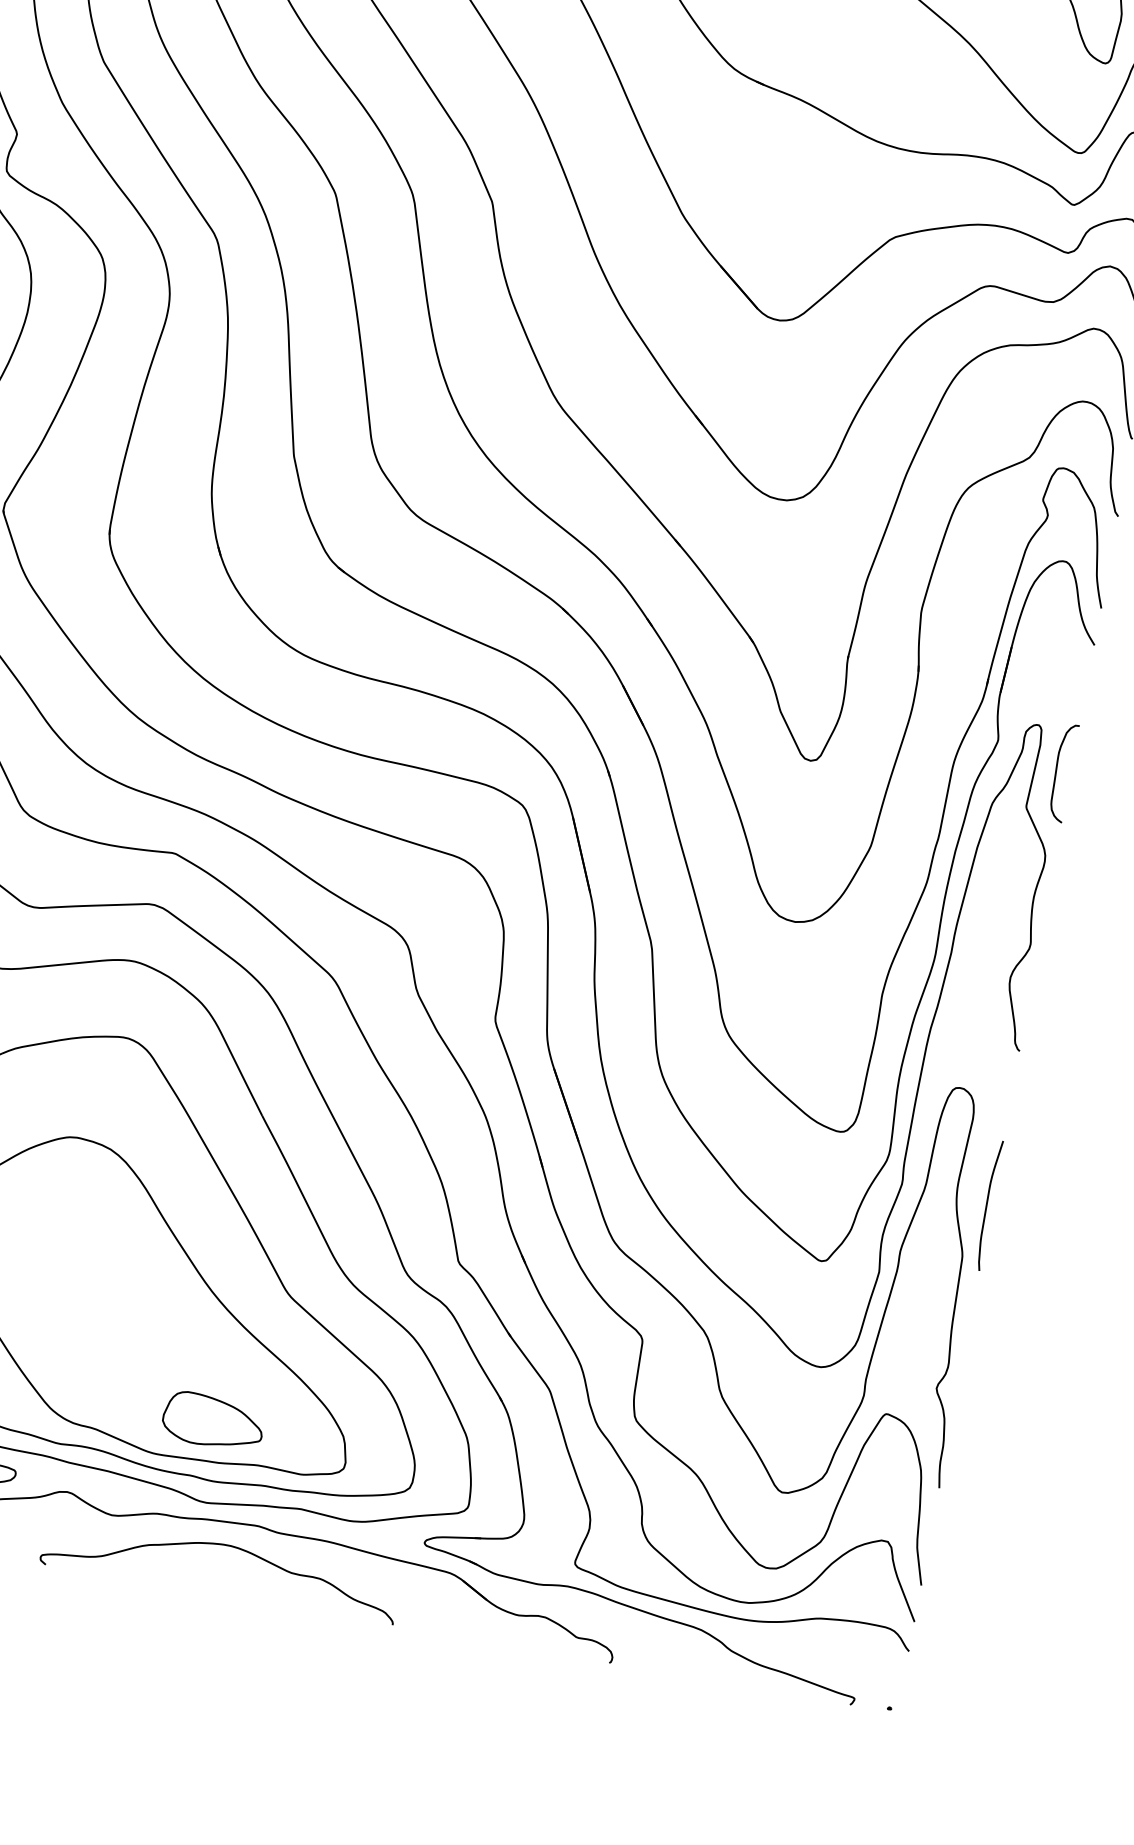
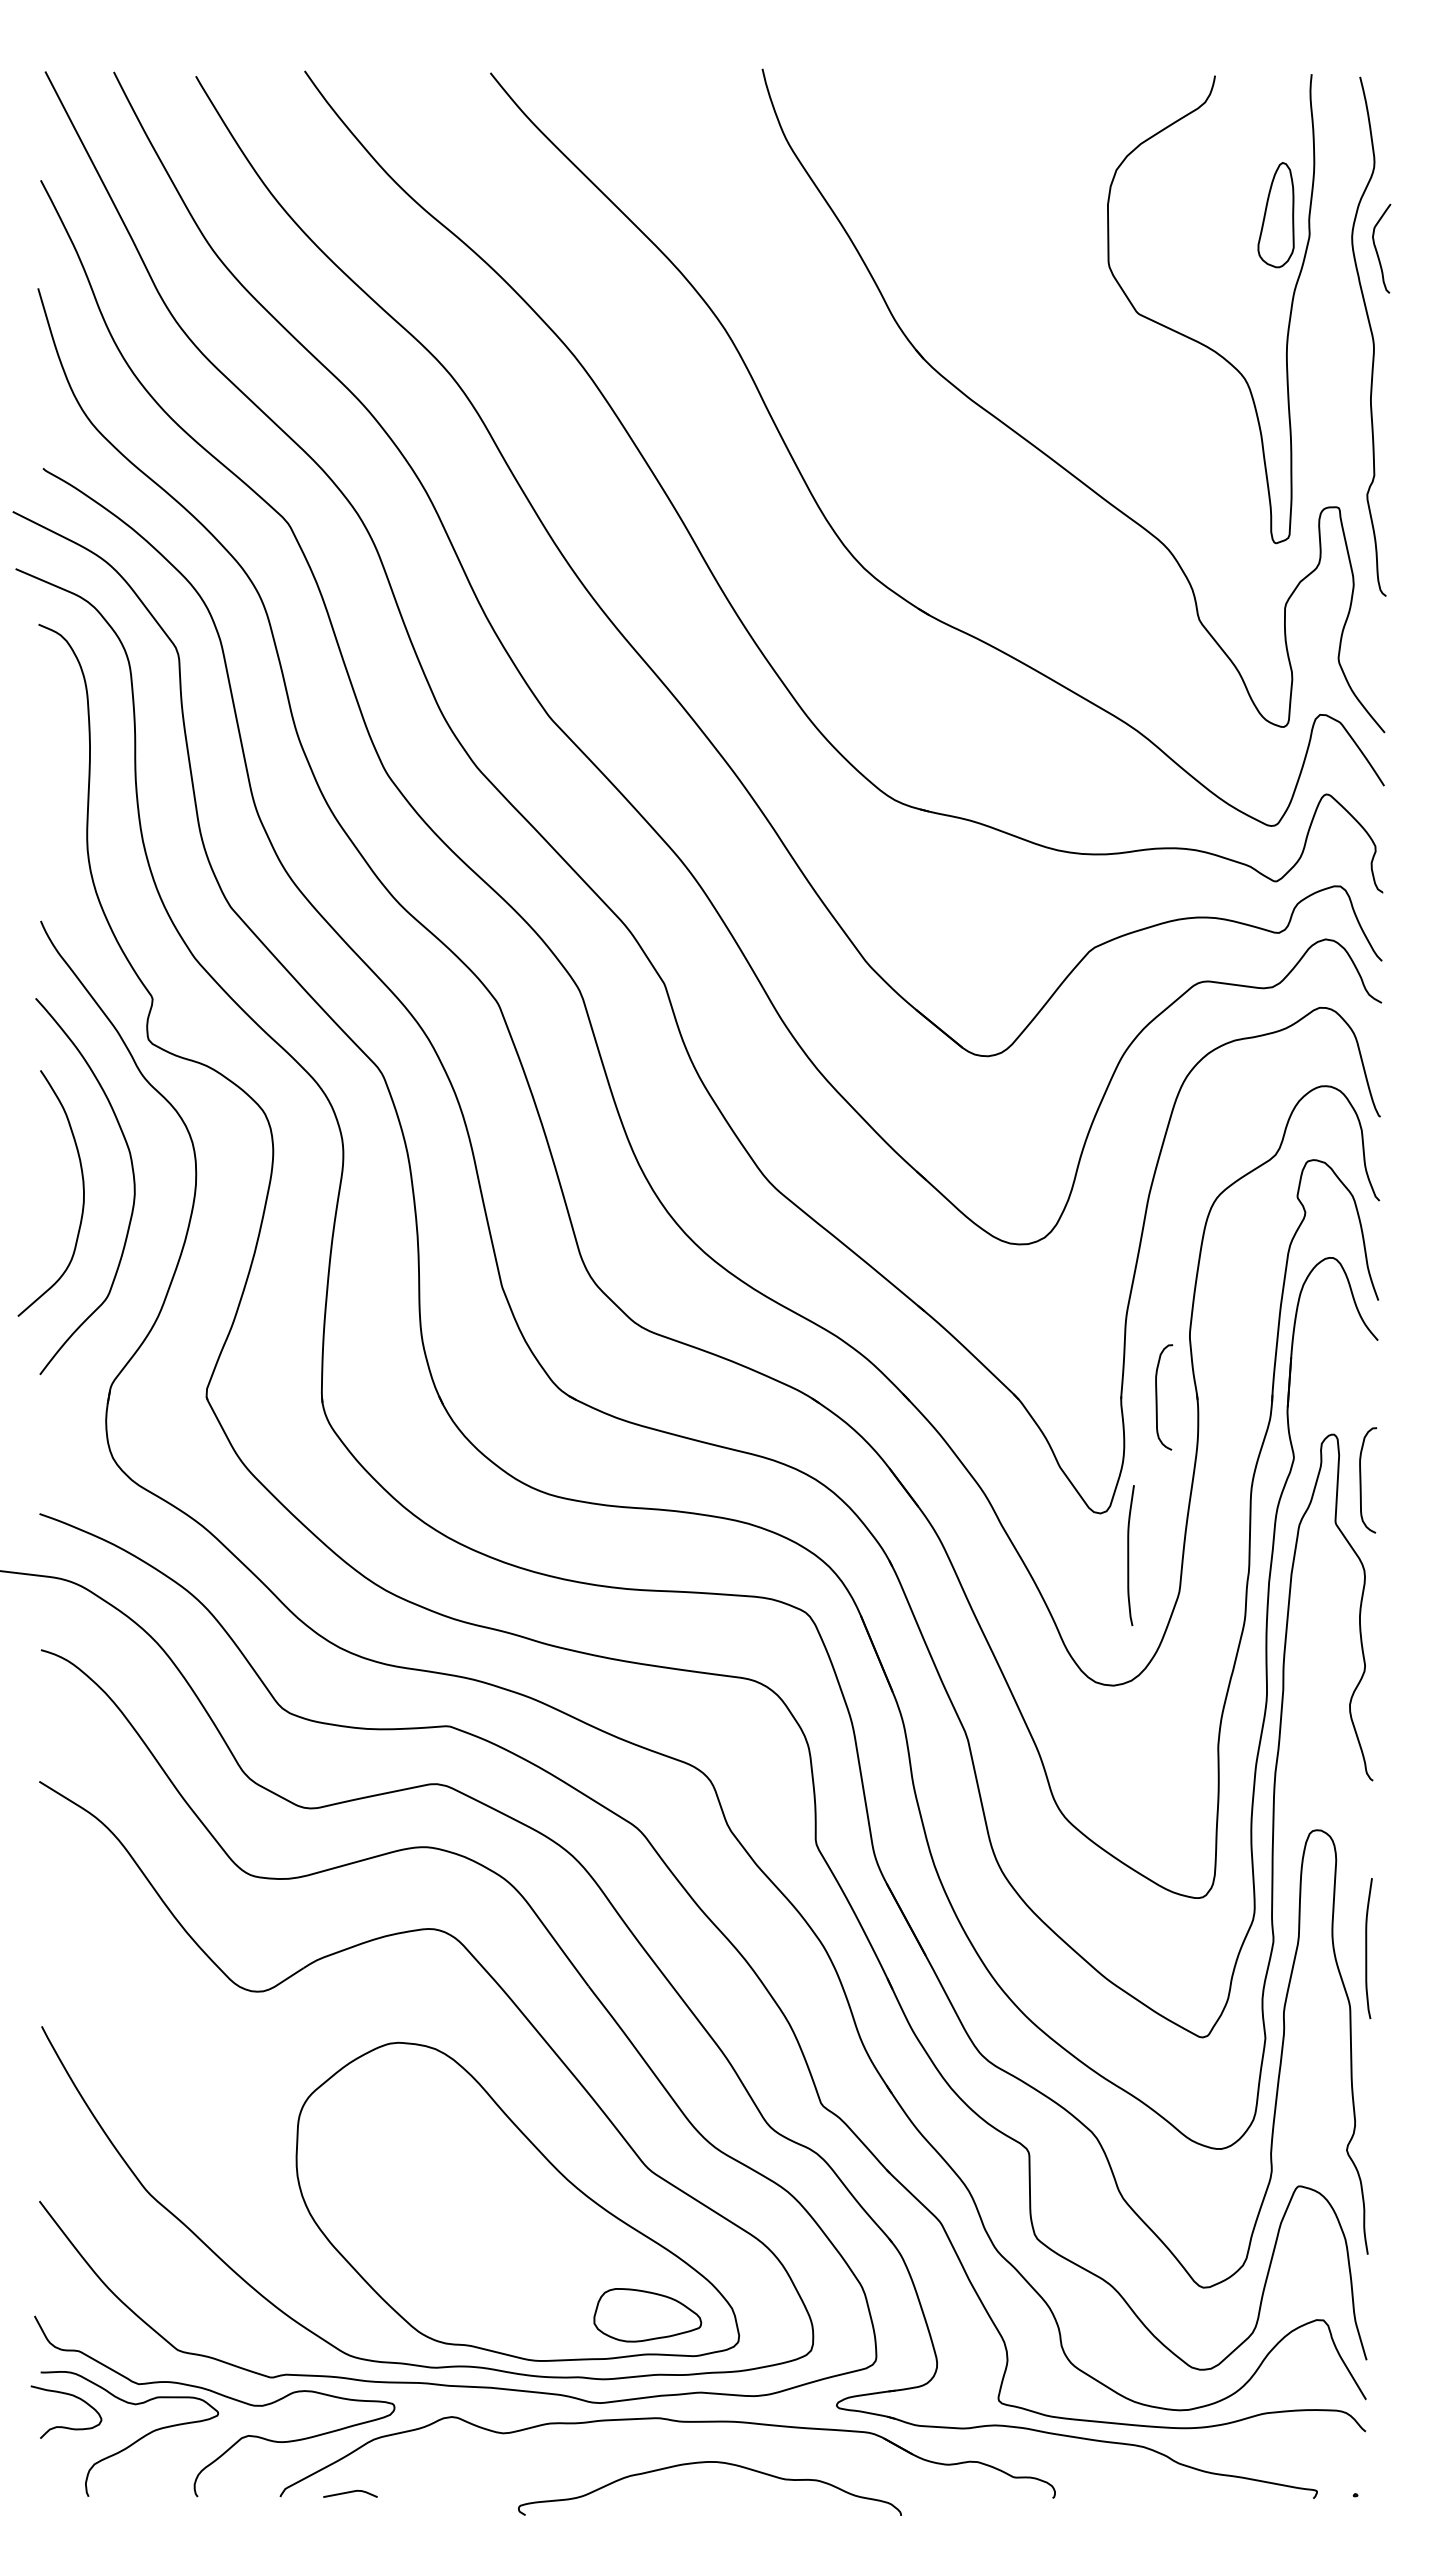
curve: (881, 662) -> (1157, 1397), added
curve: (830, 804) -> (1129, 1555), added
part: (213, 1421) -> (647, 2315), moved
curve: (219, 1545) -> (704, 2463), moved

